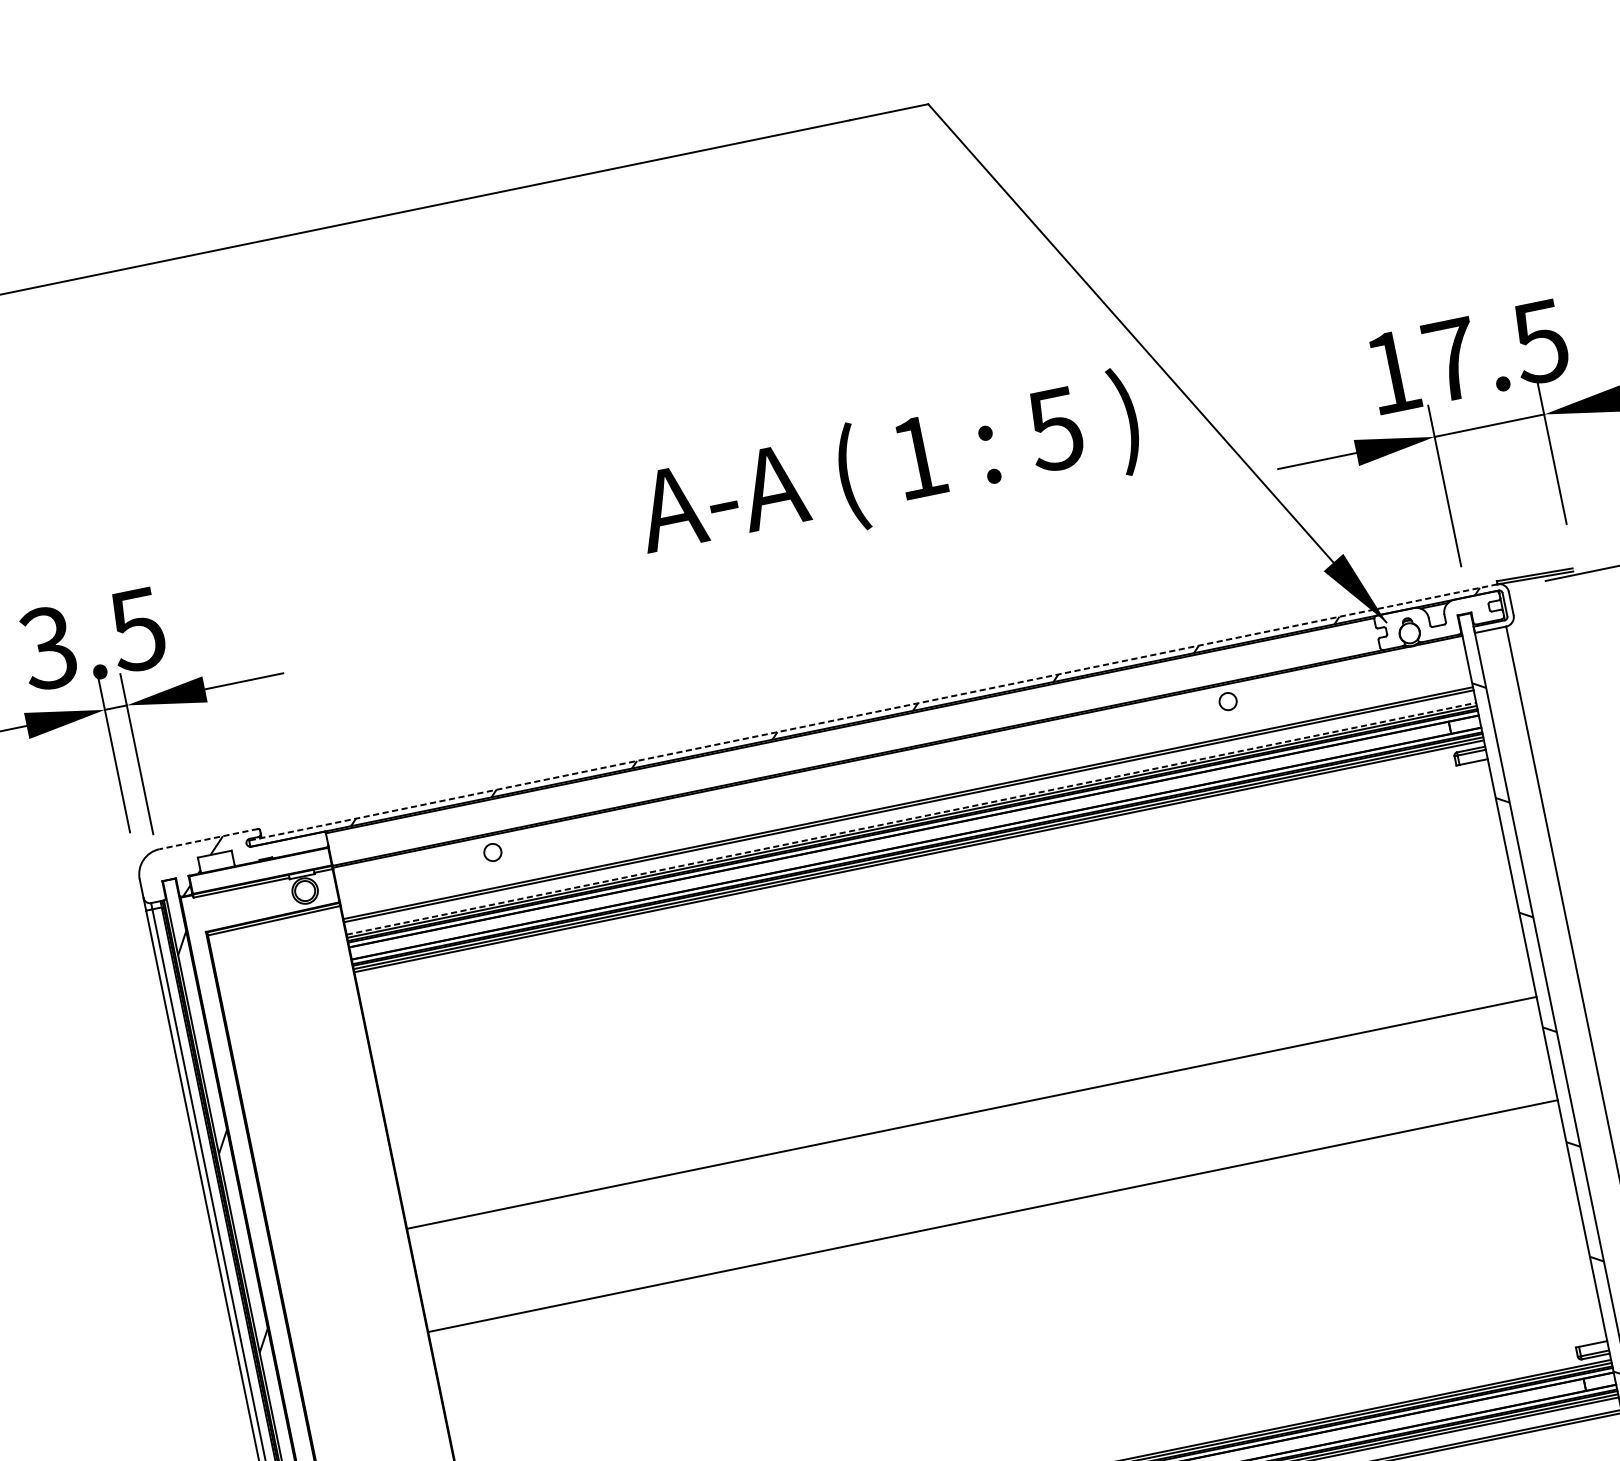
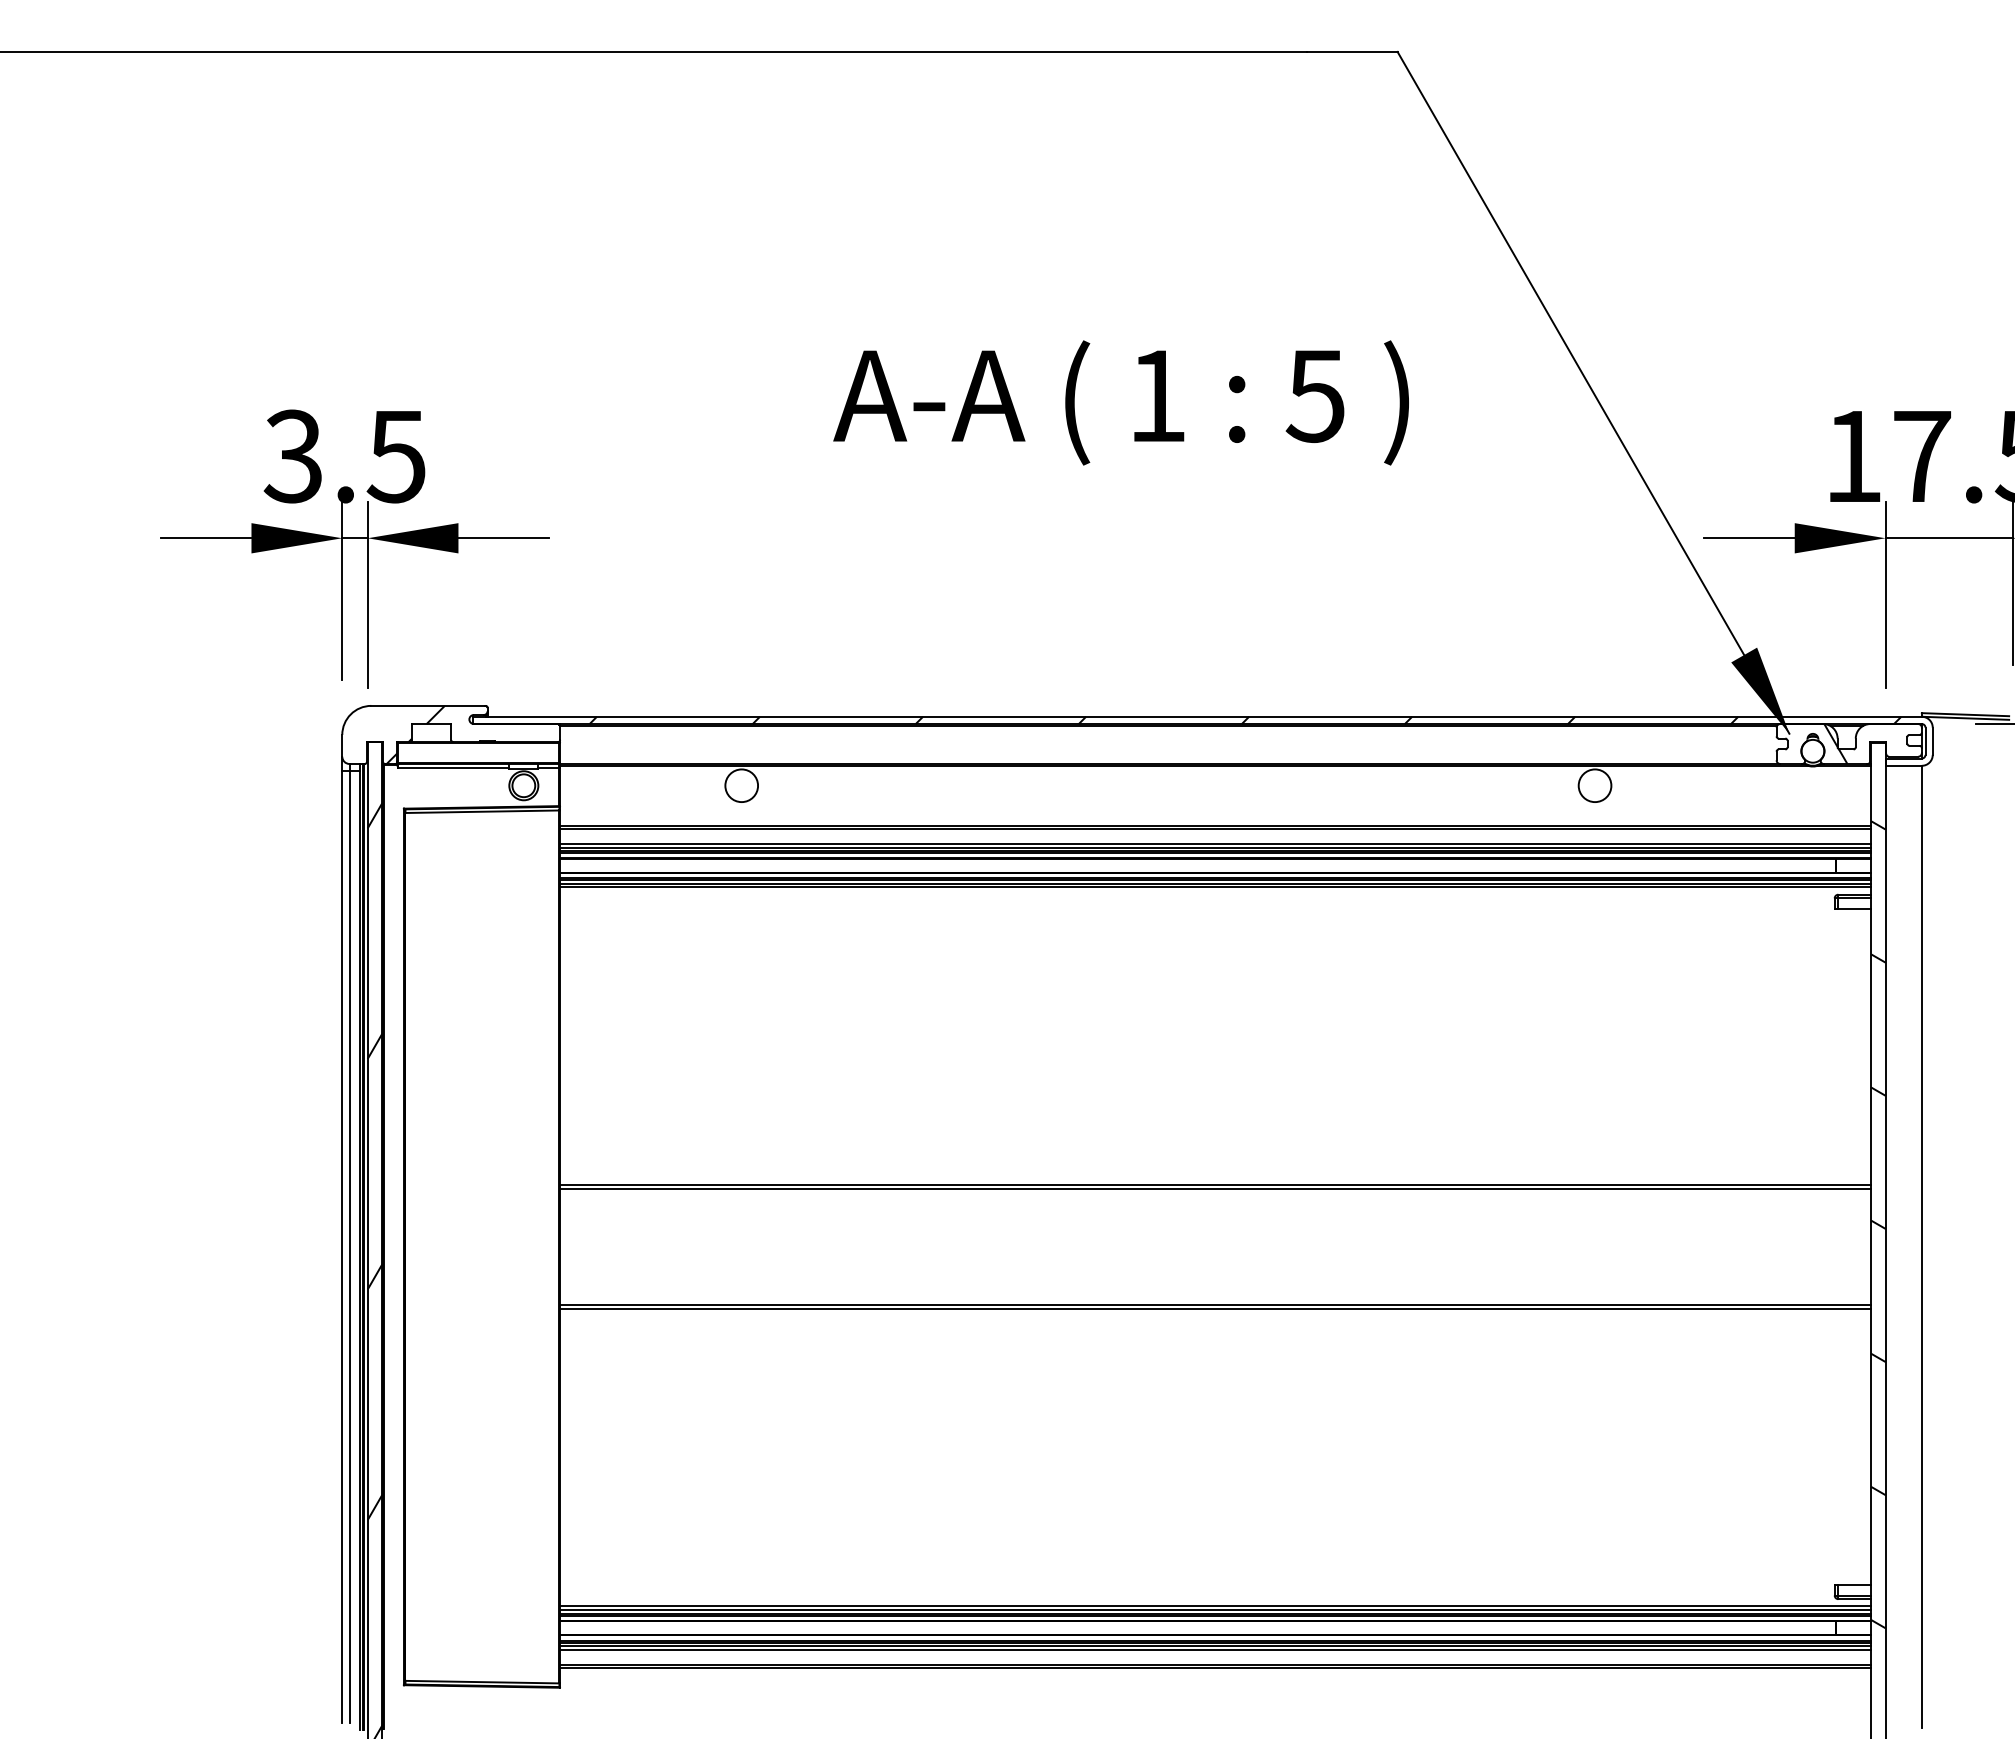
text: (888, 469) -> (1120, 402), moved
hatch: (1427, 622) -> (1835, 743), added
circle: (1227, 701) -> (1594, 785), size x1.67
line: (872, 712) -> (1196, 716), dashed -> solid
line: (912, 818) -> (1216, 843), dashed -> solid
line: (207, 838) -> (427, 705), dashed -> solid
circle: (492, 852) -> (741, 785), size x1.67
line: (972, 1115) -> (1215, 1188), added
line: (993, 1219) -> (1215, 1308), added

